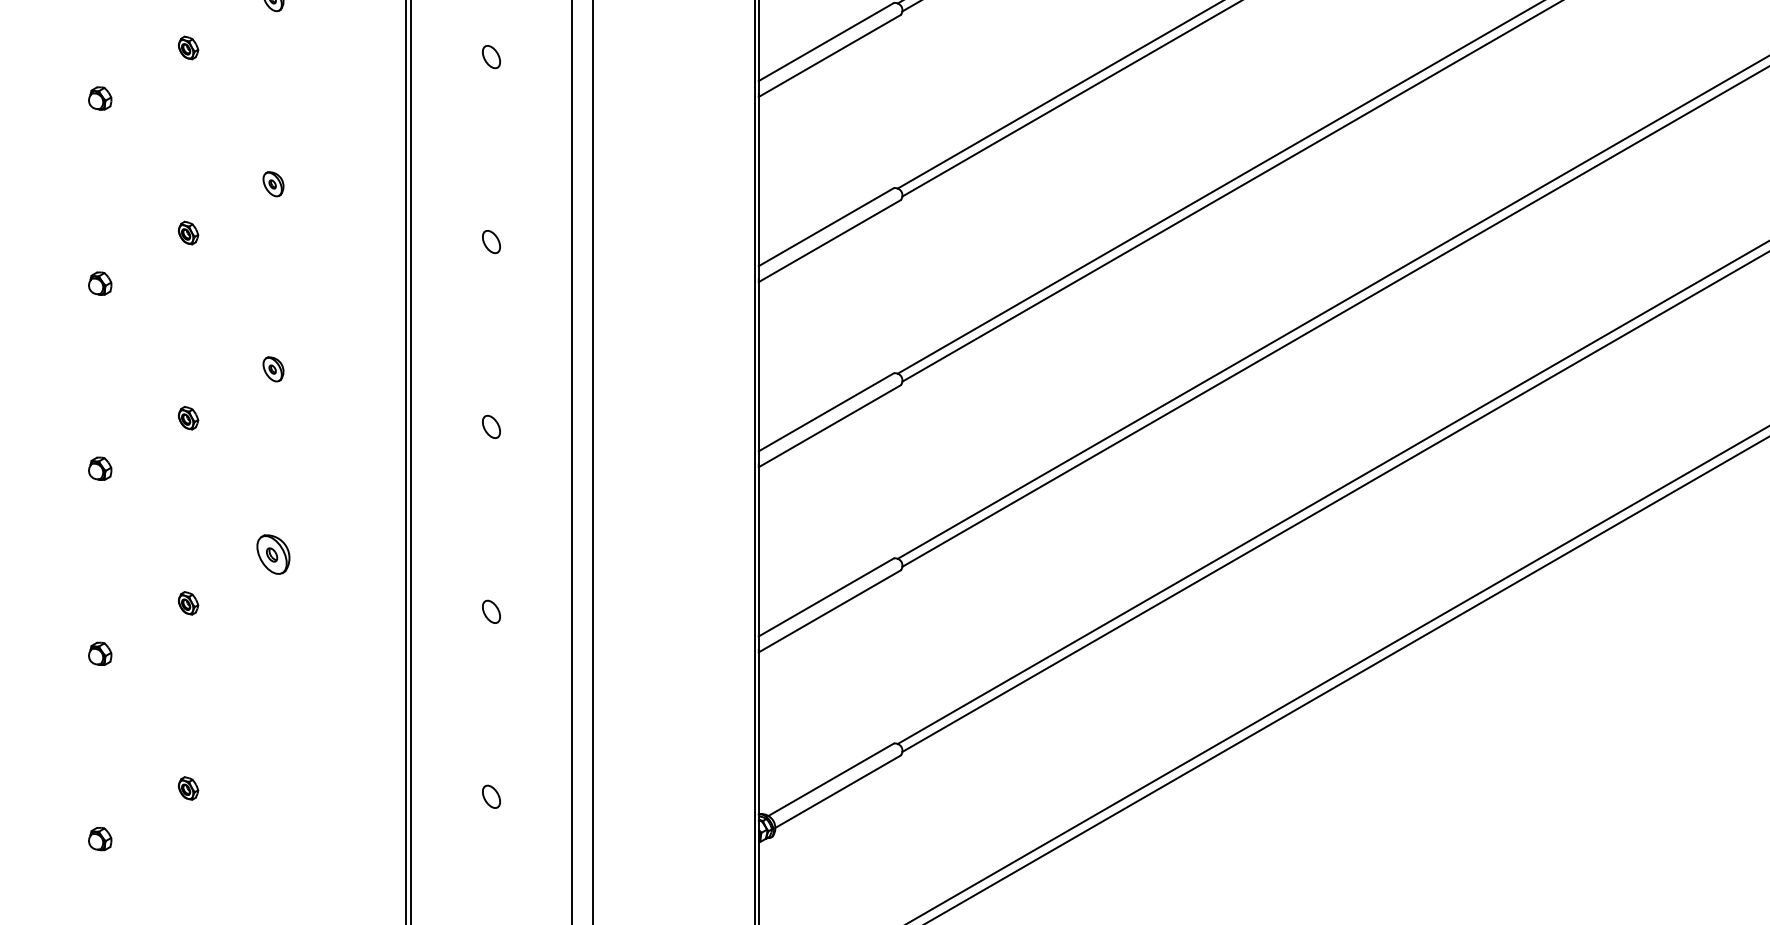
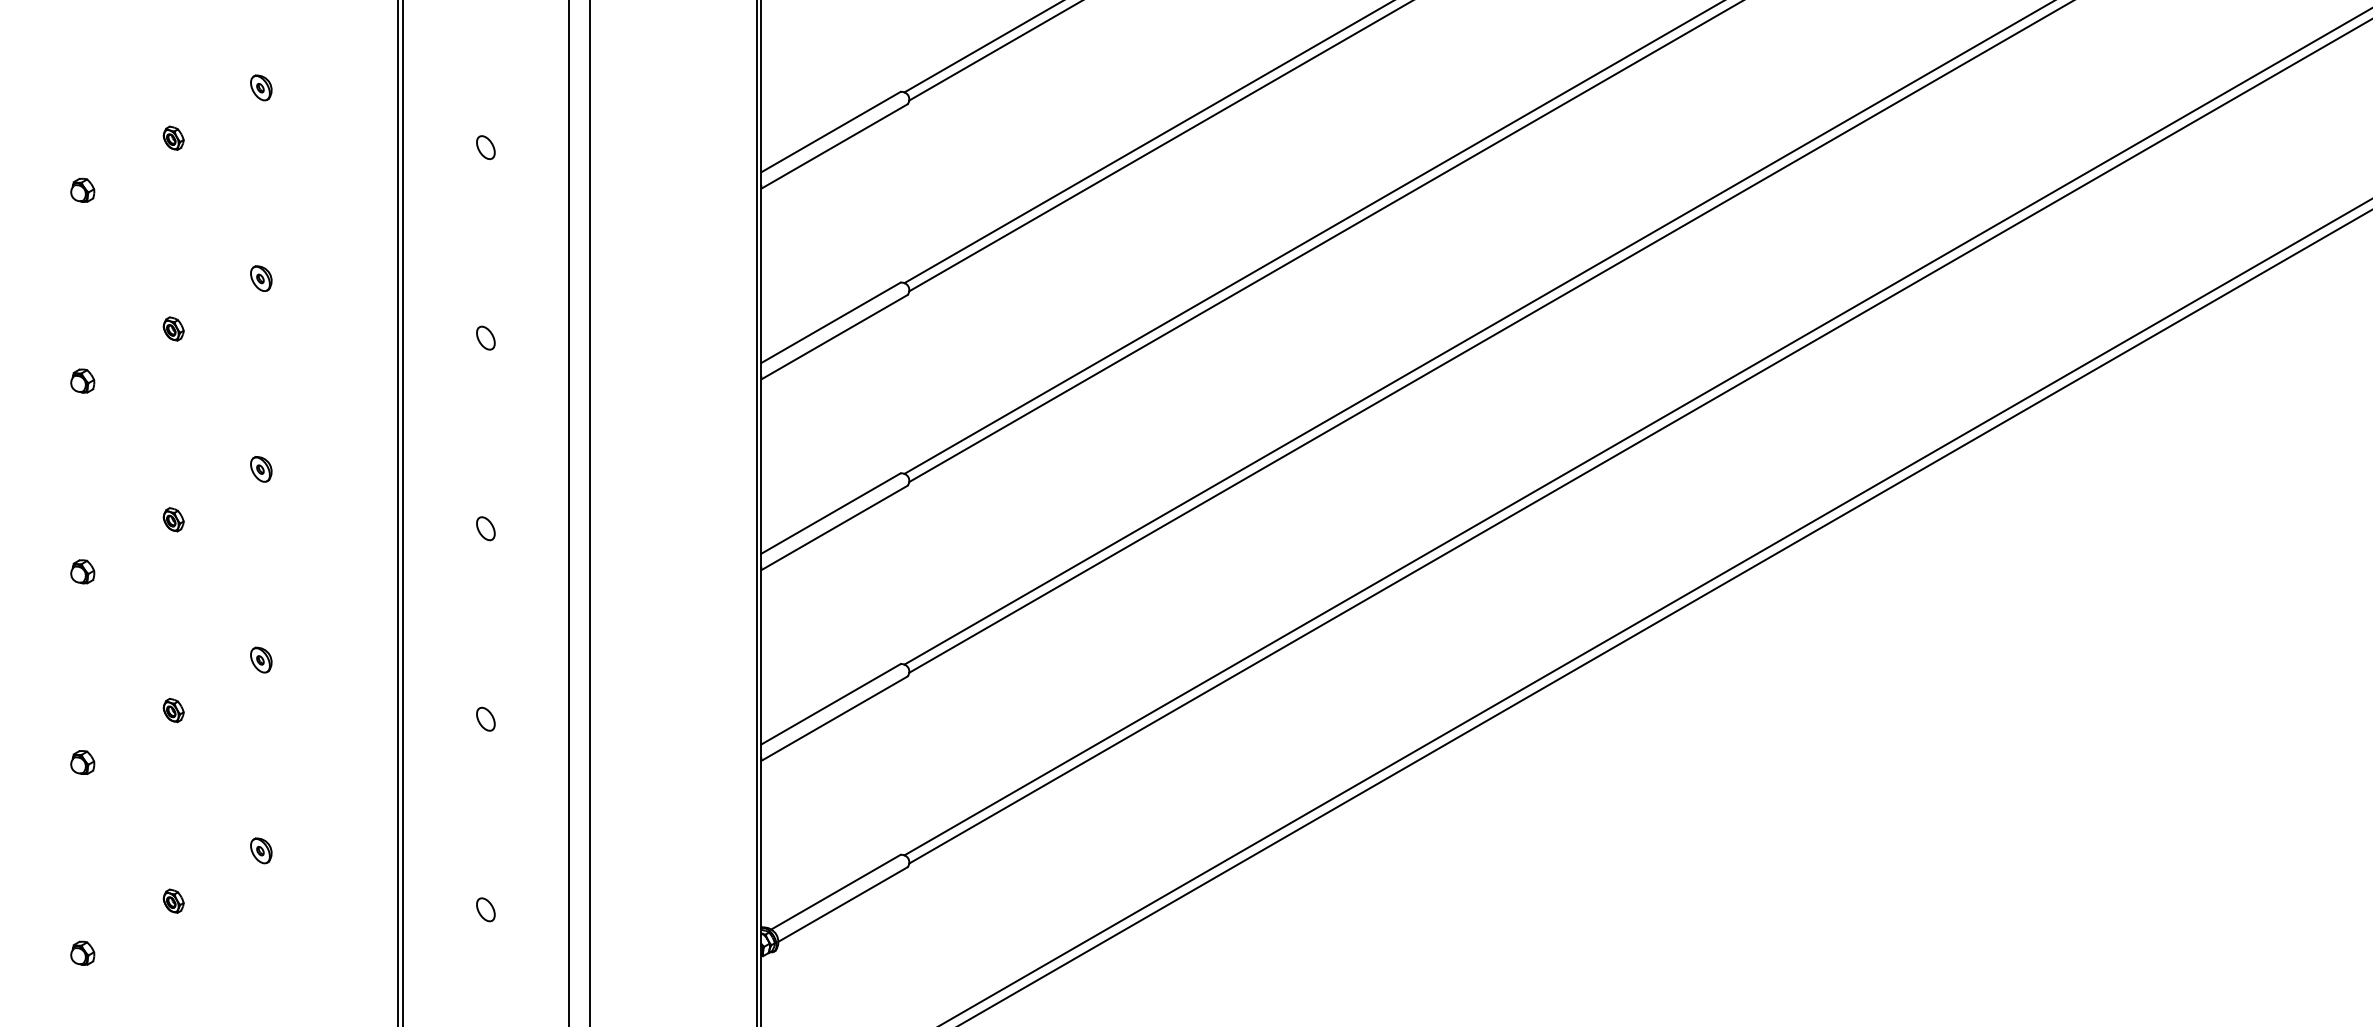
part: (273, 553) -> (261, 659), size x0.62
part: (273, 739) -> (261, 850), added

